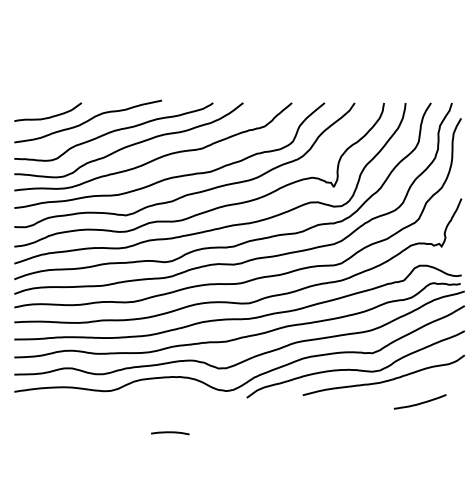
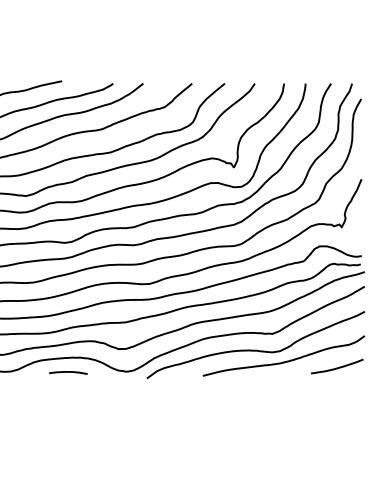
curve: (420, 402) -> (337, 367), moved
curve: (170, 433) -> (68, 373), moved

